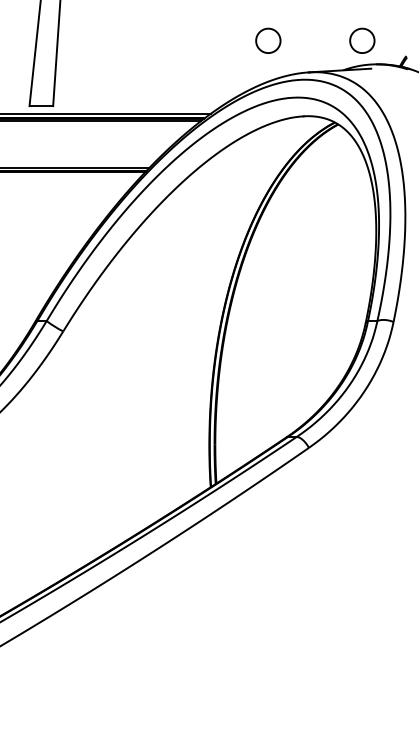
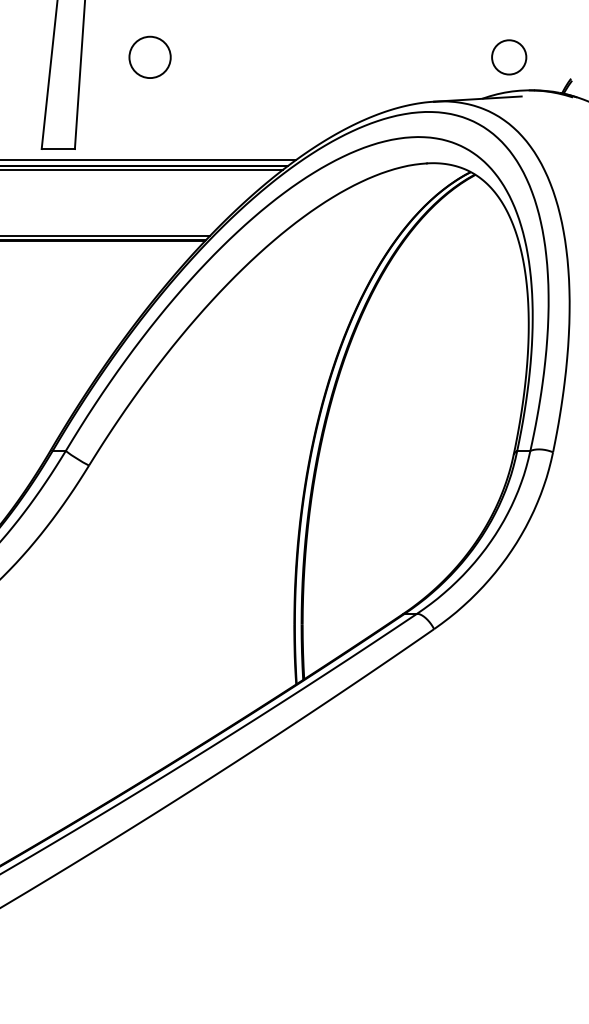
circle: (106, 40) -> (149, 56), added
circle: (268, 40) -> (377, 56), removed

